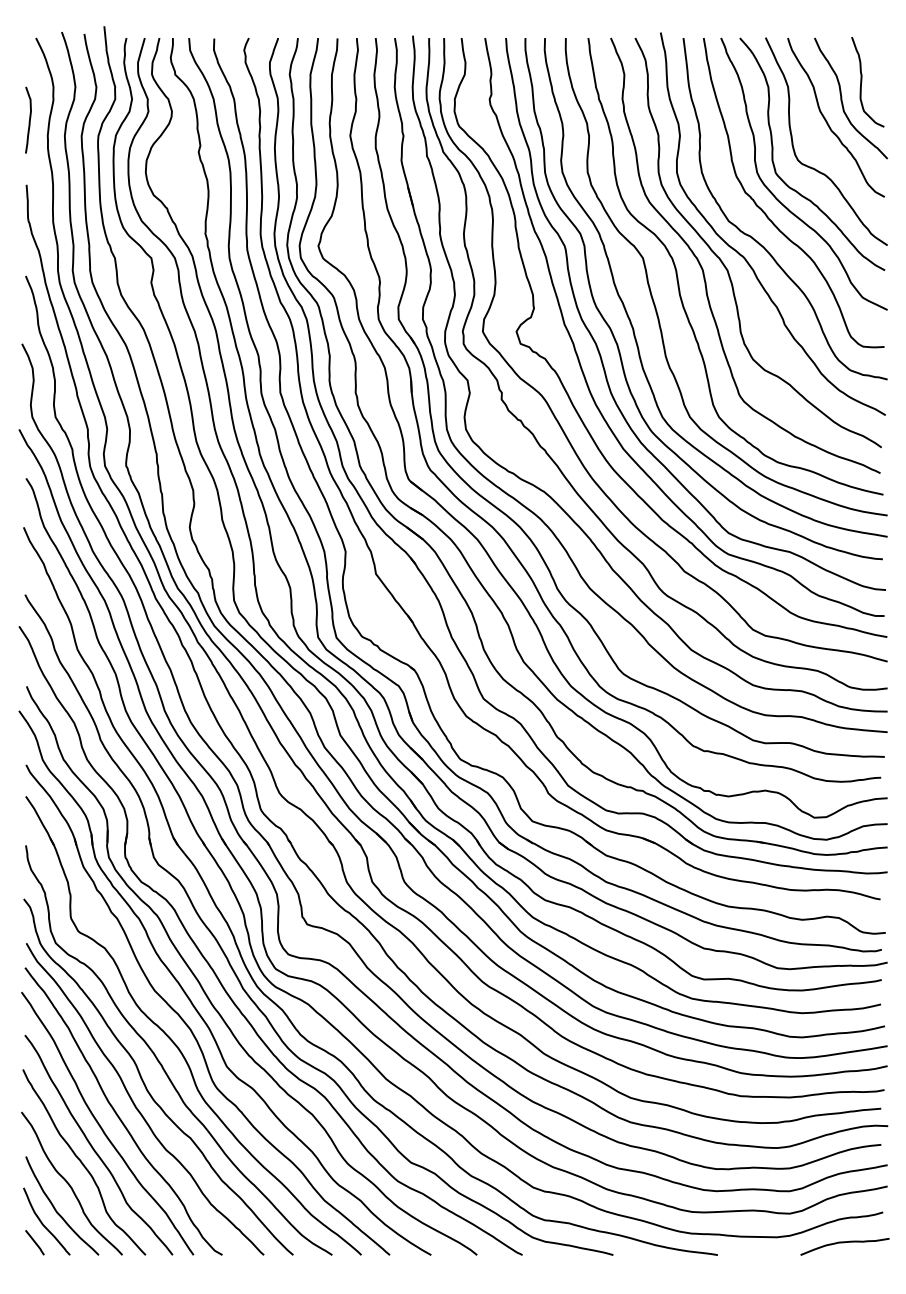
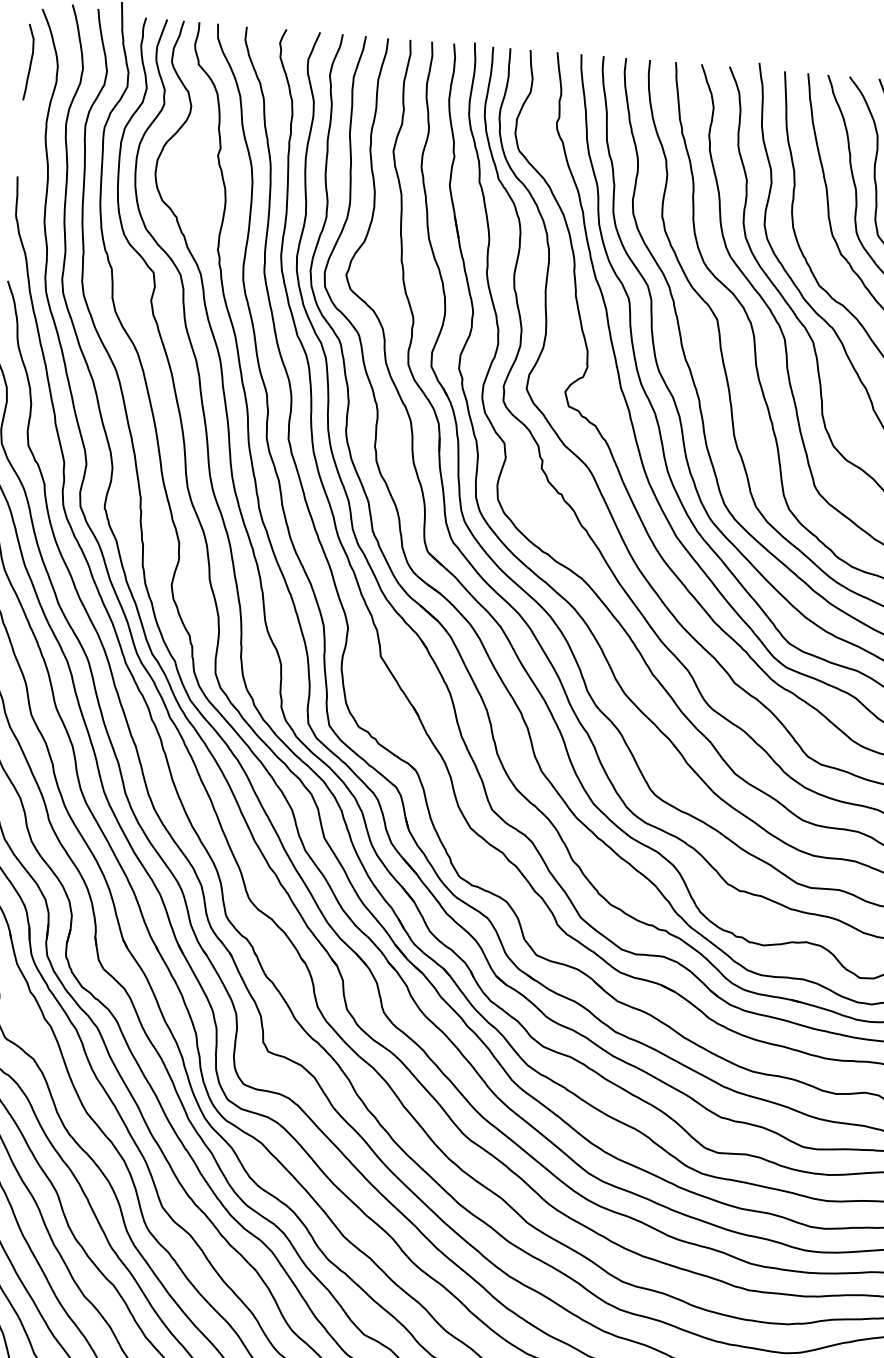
curve: (29, 119) -> (30, 61), moved

